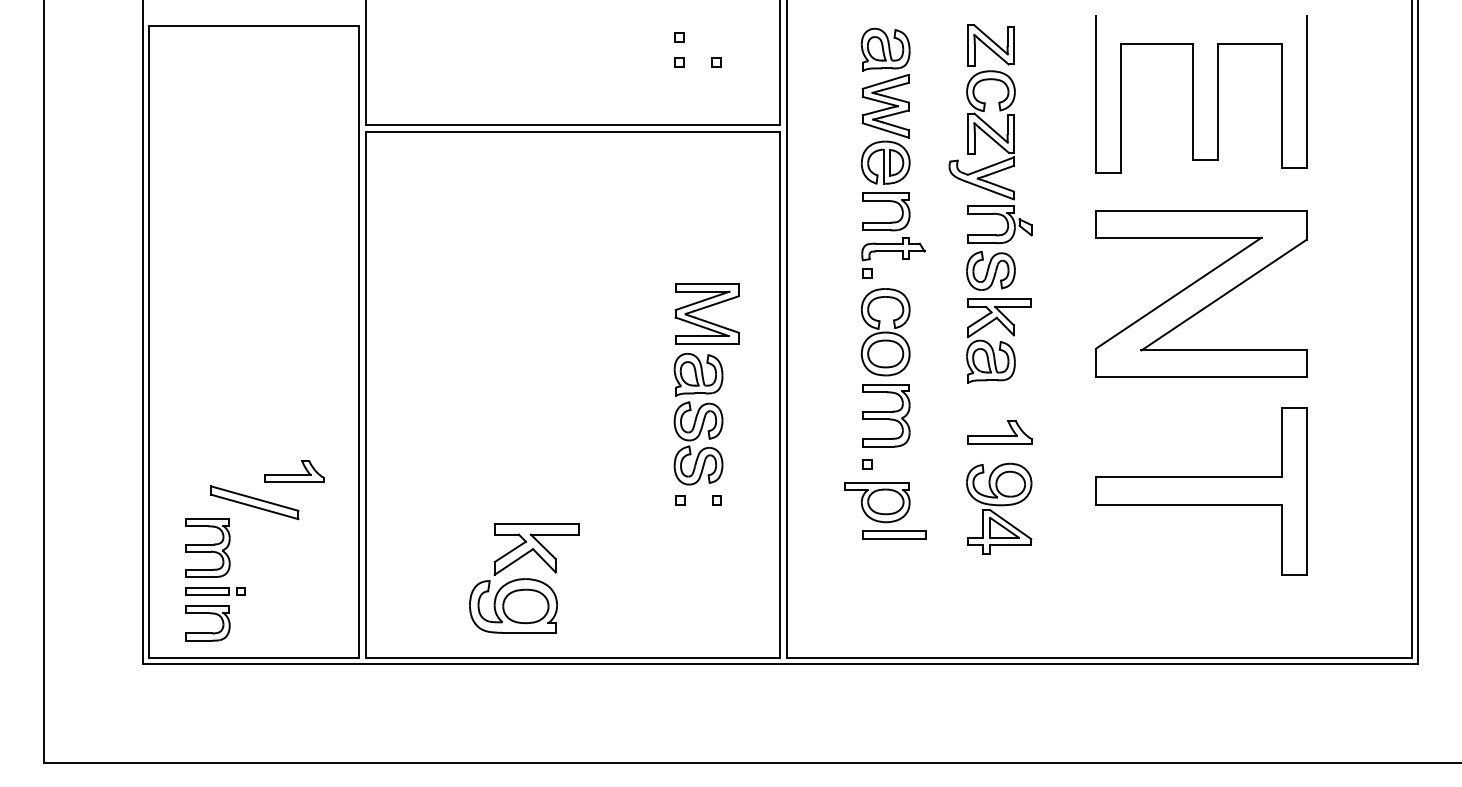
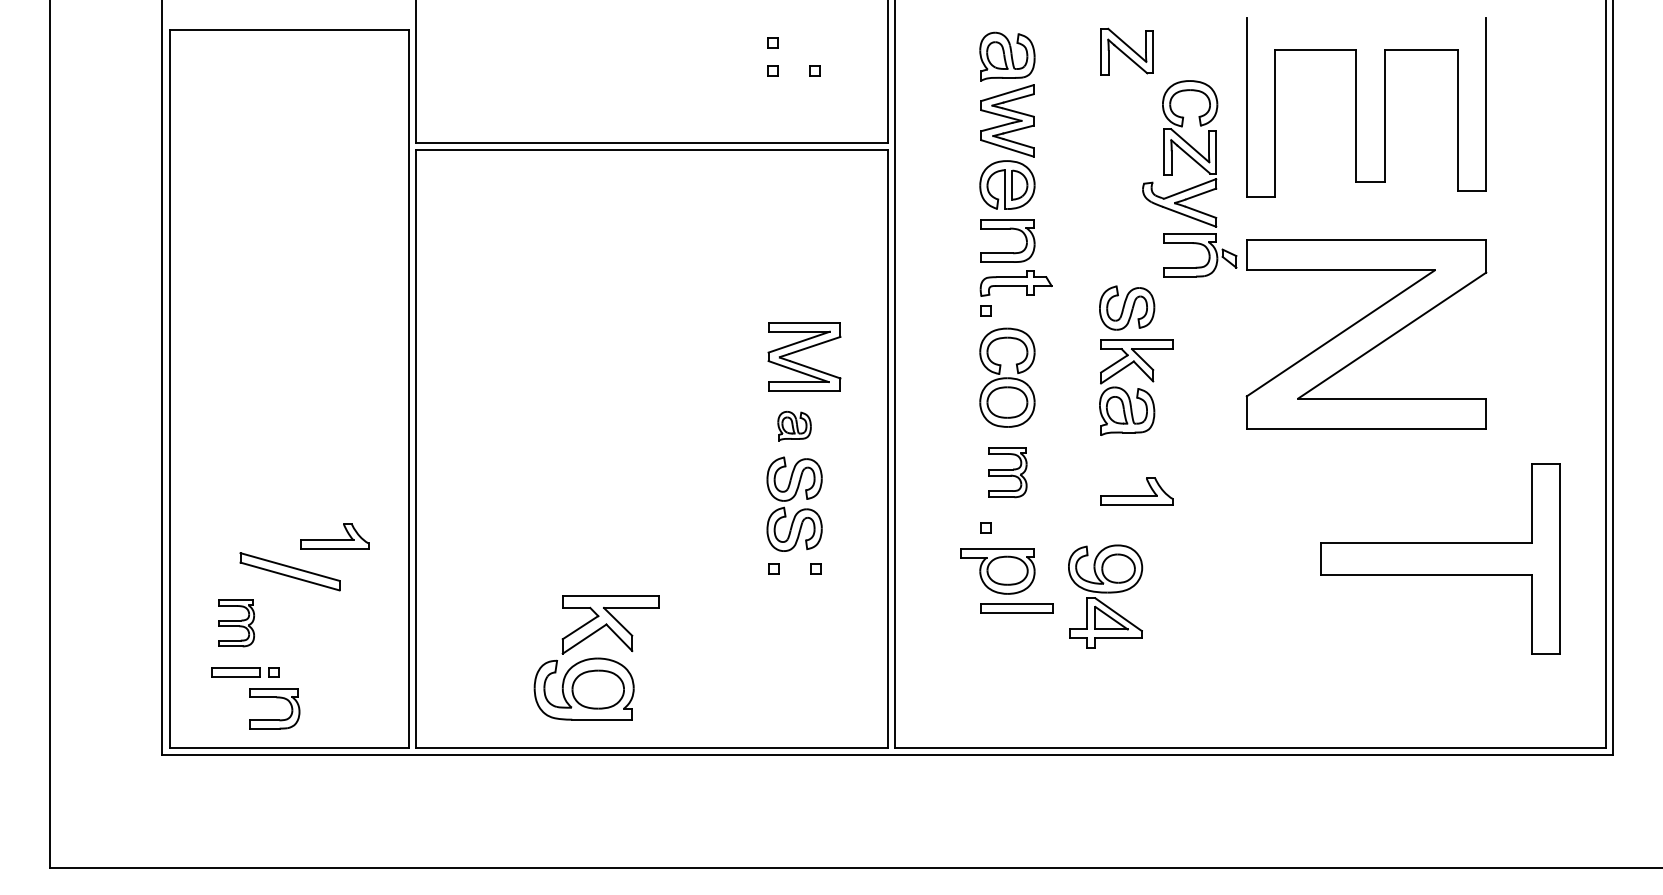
part: (993, 163) -> (1193, 186), moved
part: (698, 374) -> (794, 425), size x0.6
part: (885, 415) -> (1007, 472), size x0.7
part: (1201, 491) -> (1440, 558), moved
part: (999, 508) -> (1105, 596), moved
part: (207, 548) -> (236, 623), size x0.7
part: (209, 614) -> (276, 698), moved

